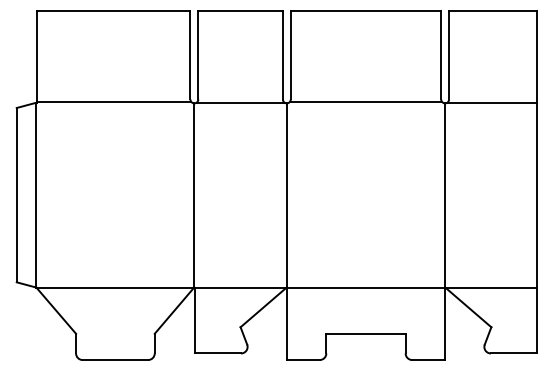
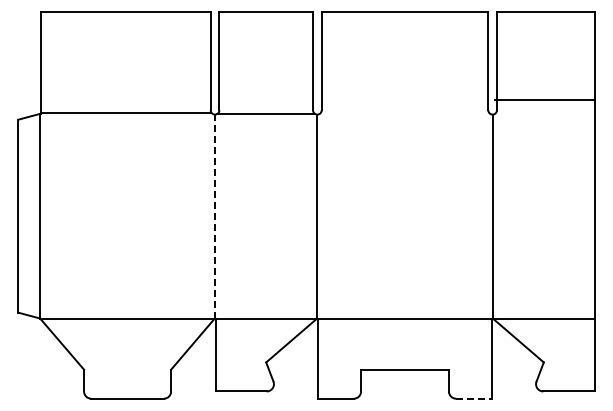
line: (365, 102) -> (404, 113), removed
line: (491, 102) -> (544, 99), moved
line: (194, 195) -> (215, 216), solid -> dashed
line: (428, 359) -> (474, 398), solid -> dashed

